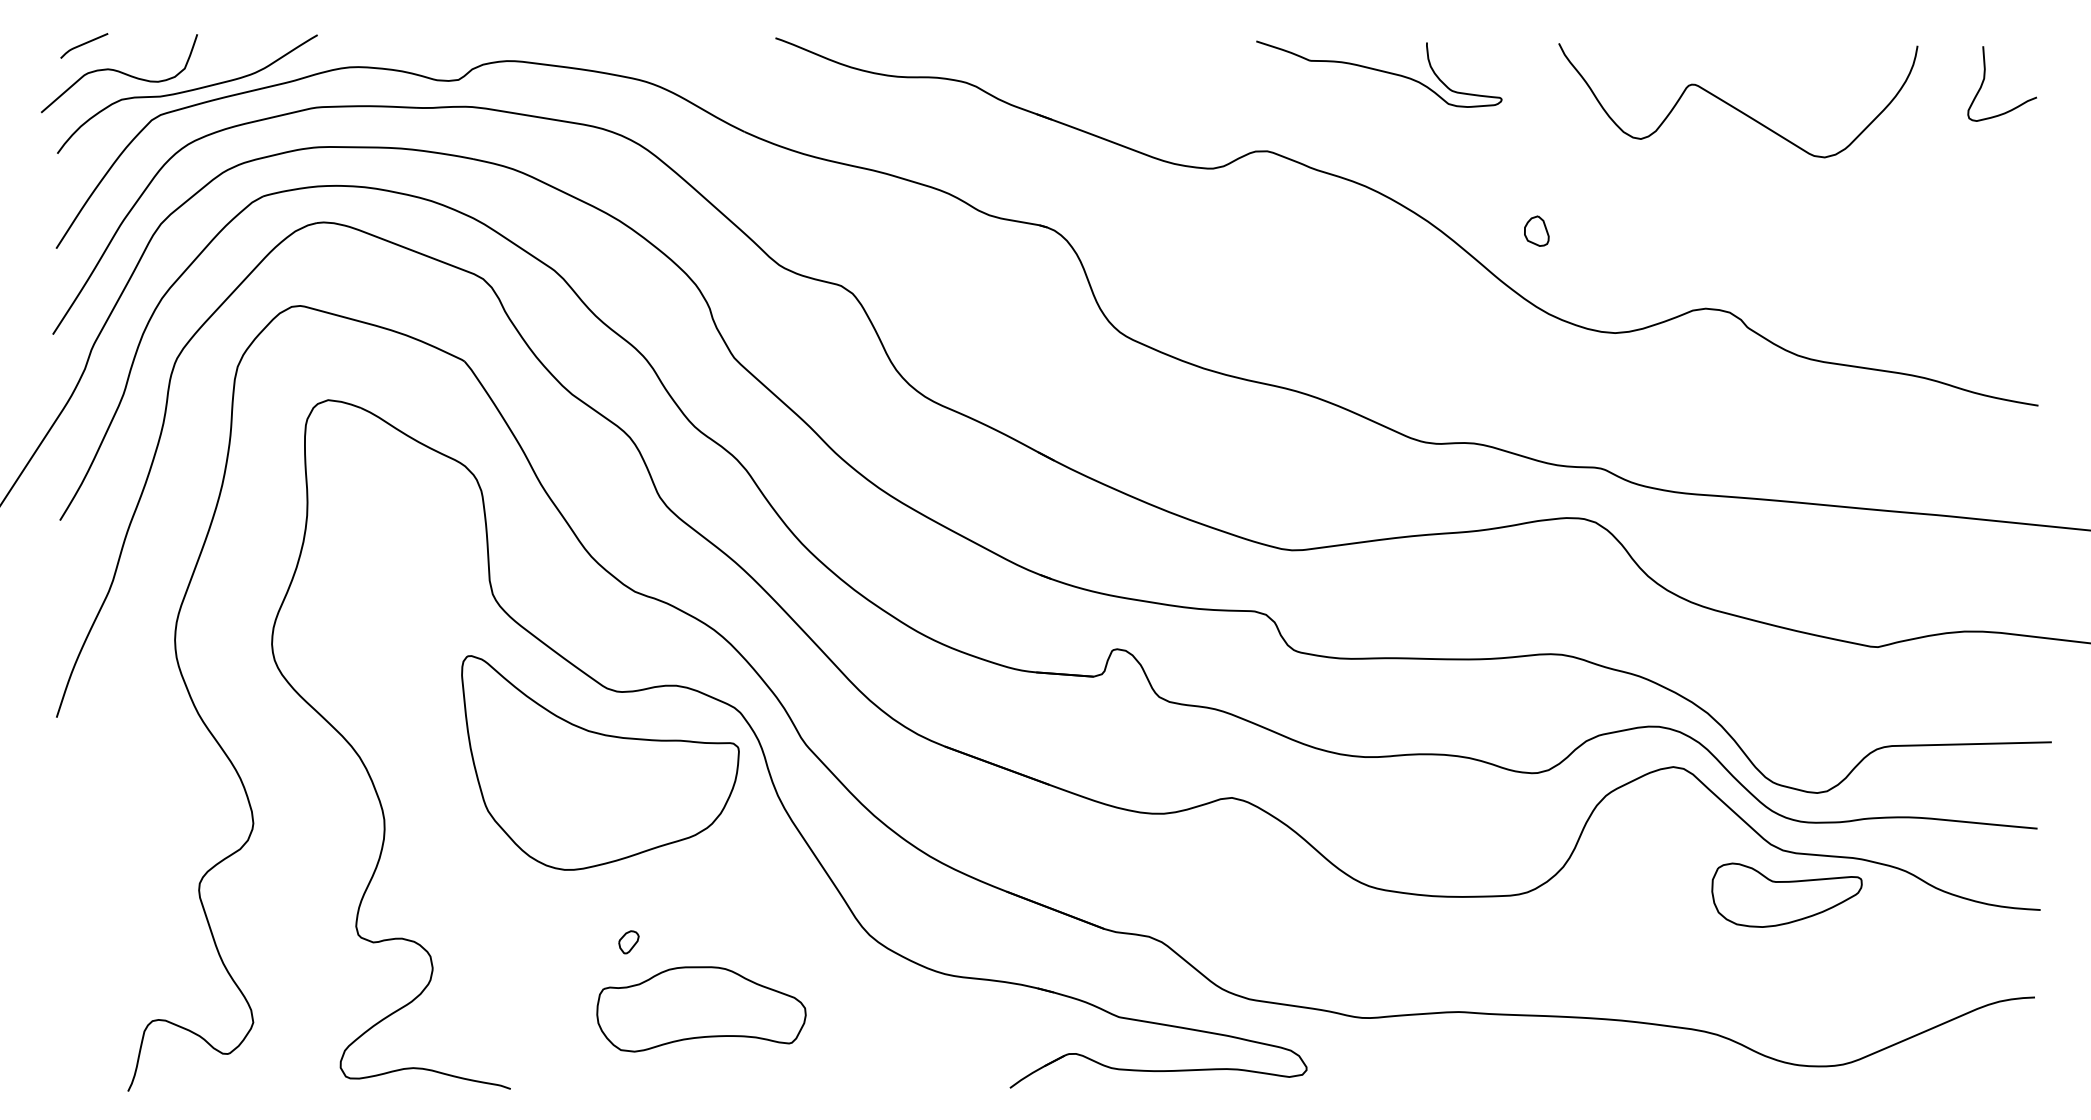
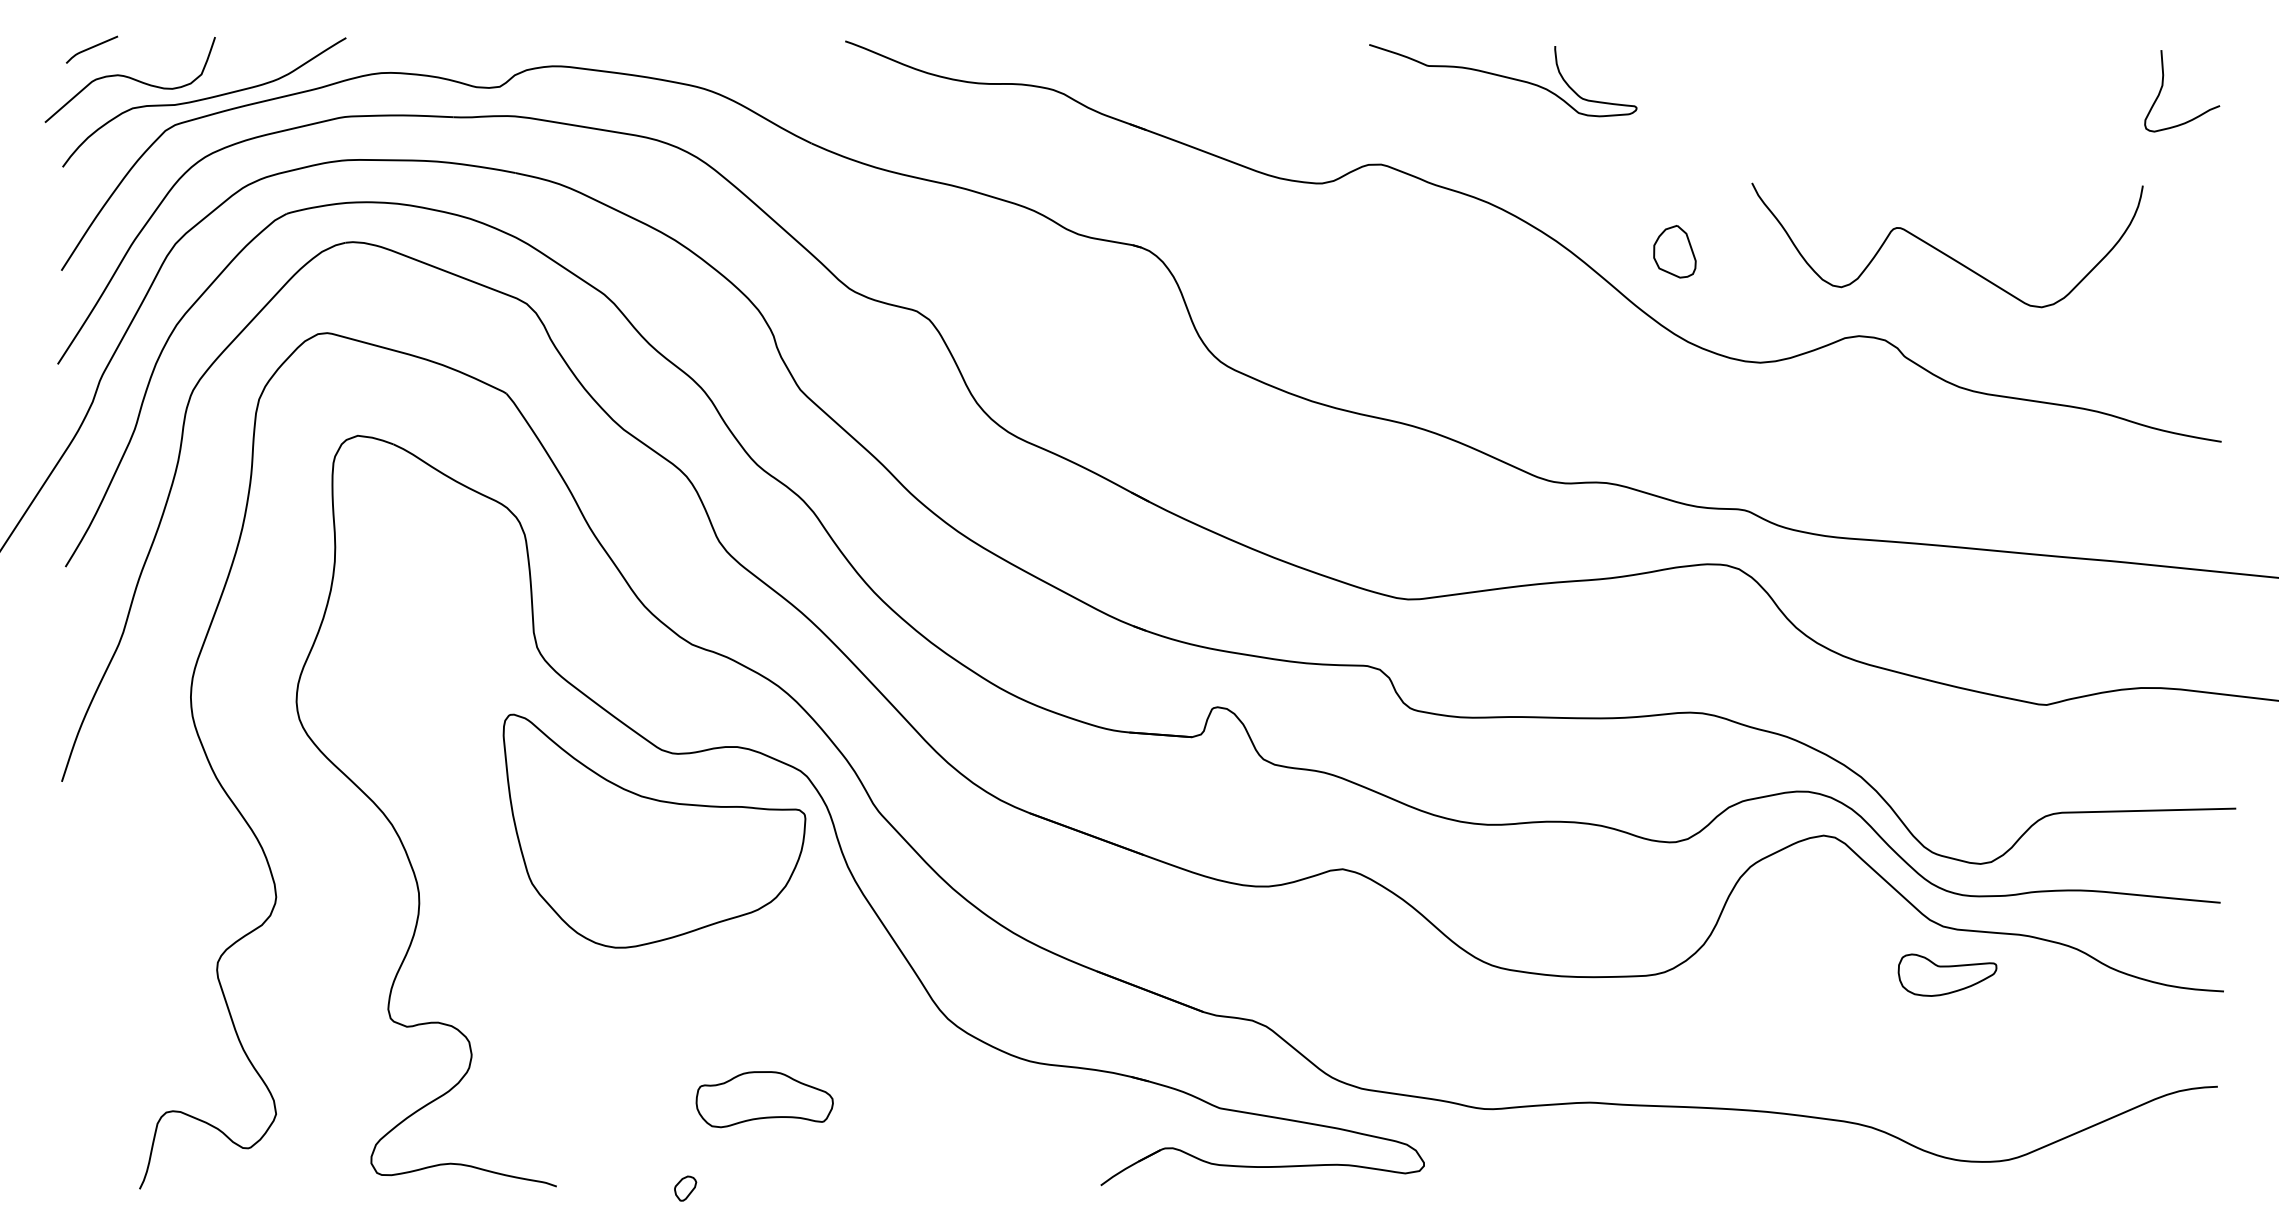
curve: (1735, 107) -> (1944, 252), moved
part: (1536, 231) -> (1674, 251), size x1.6
part: (1786, 894) -> (1947, 974), size x0.6
part: (628, 942) -> (685, 1188), moved
part: (701, 1009) -> (764, 1099), size x0.6

